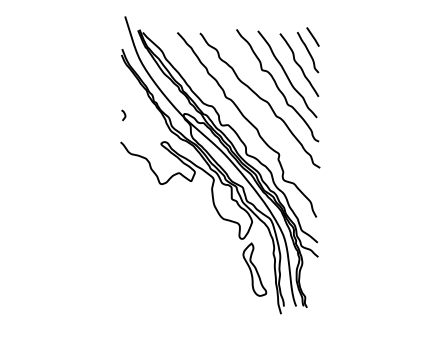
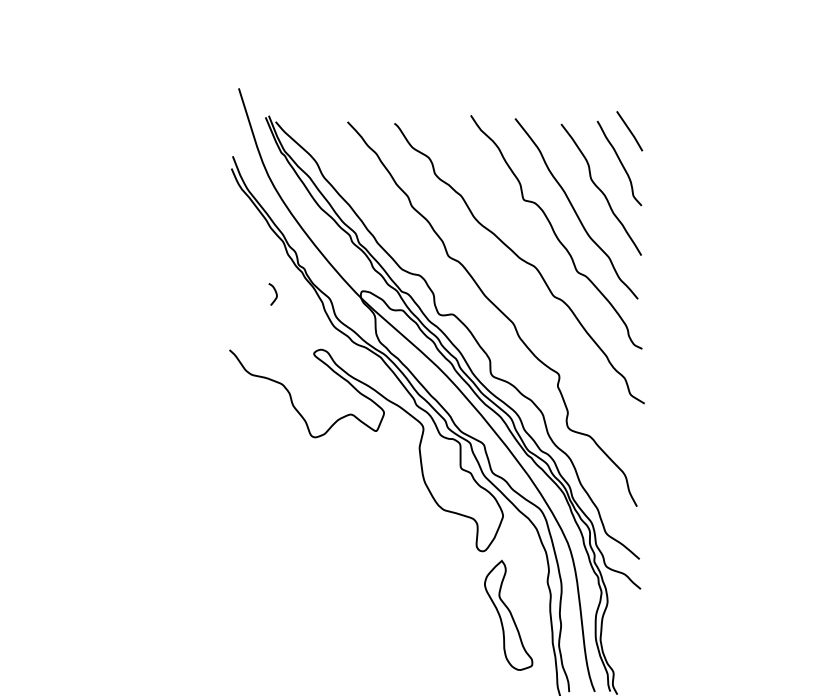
curve: (124, 115) -> (274, 294), moved

